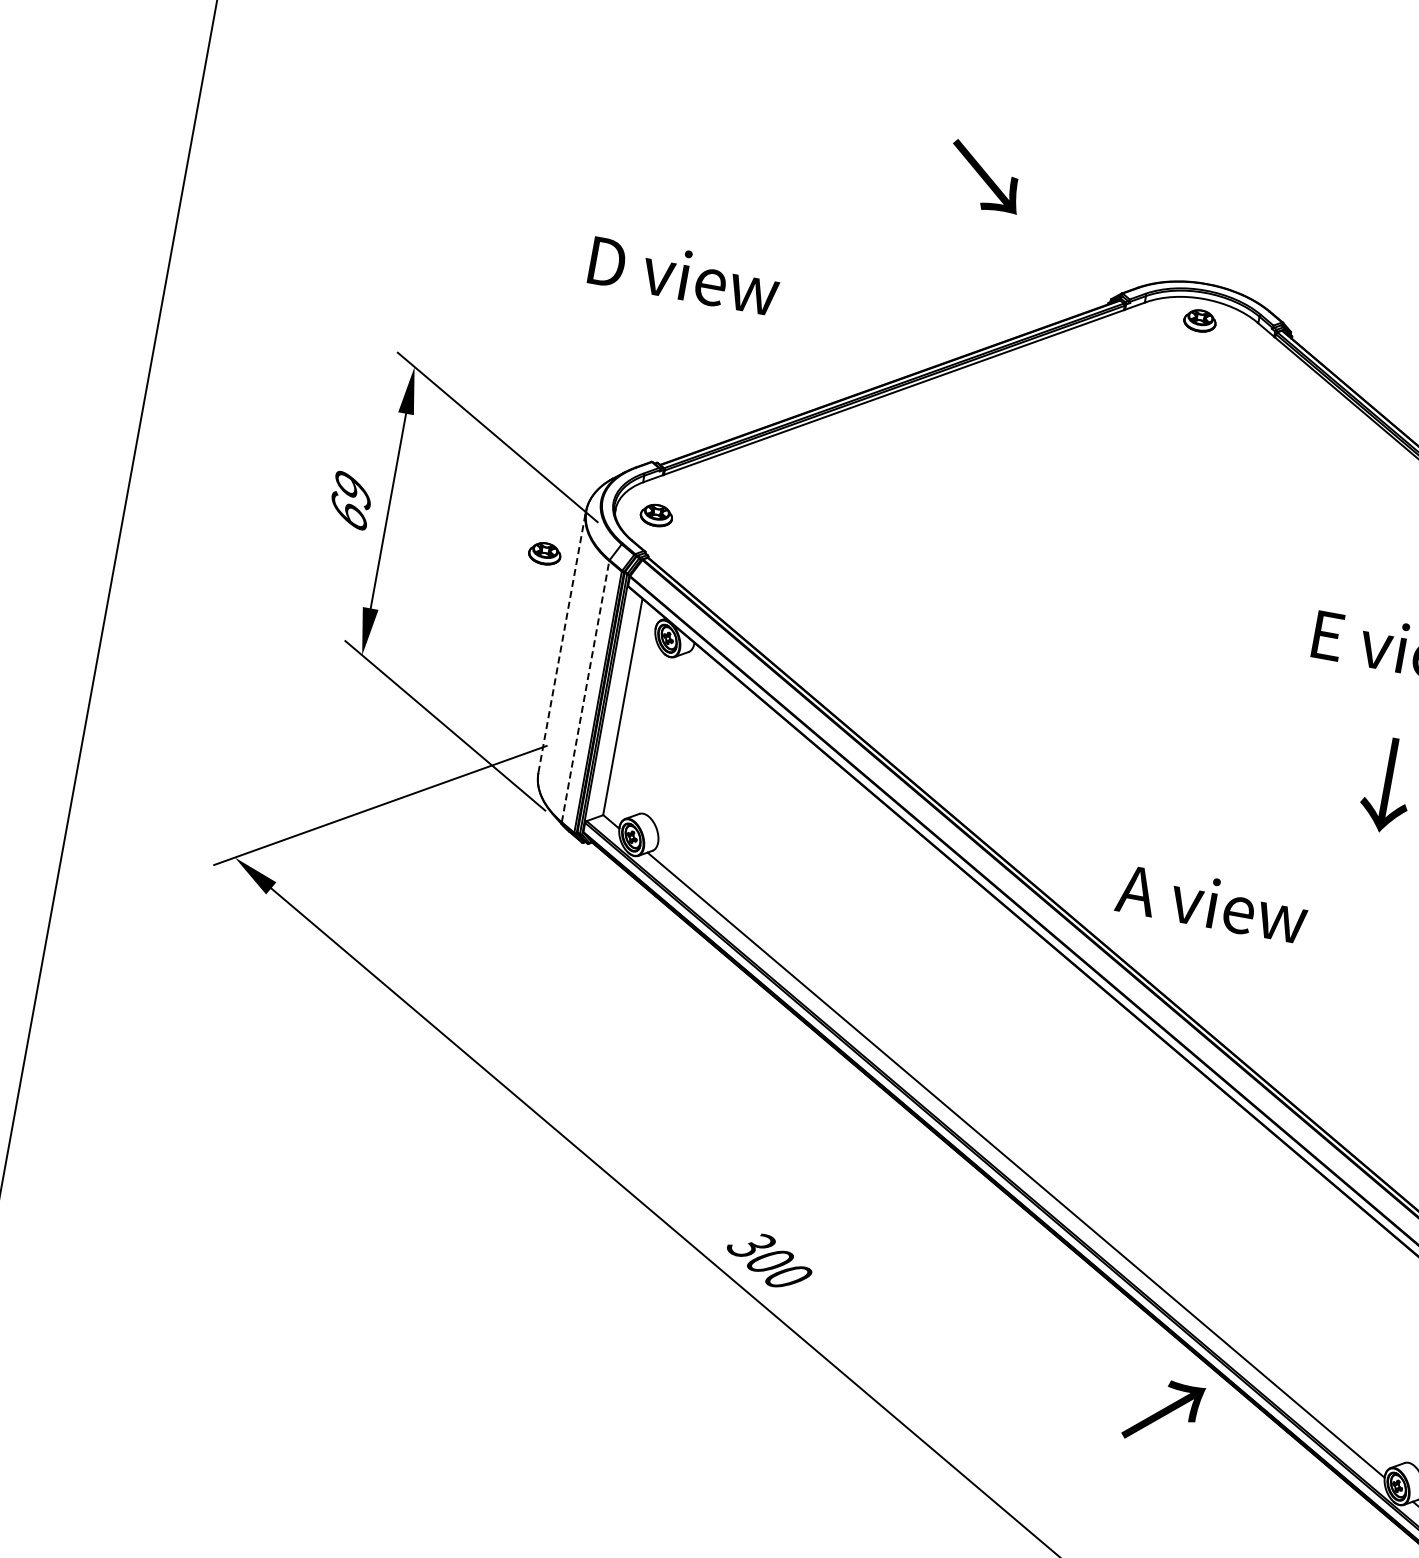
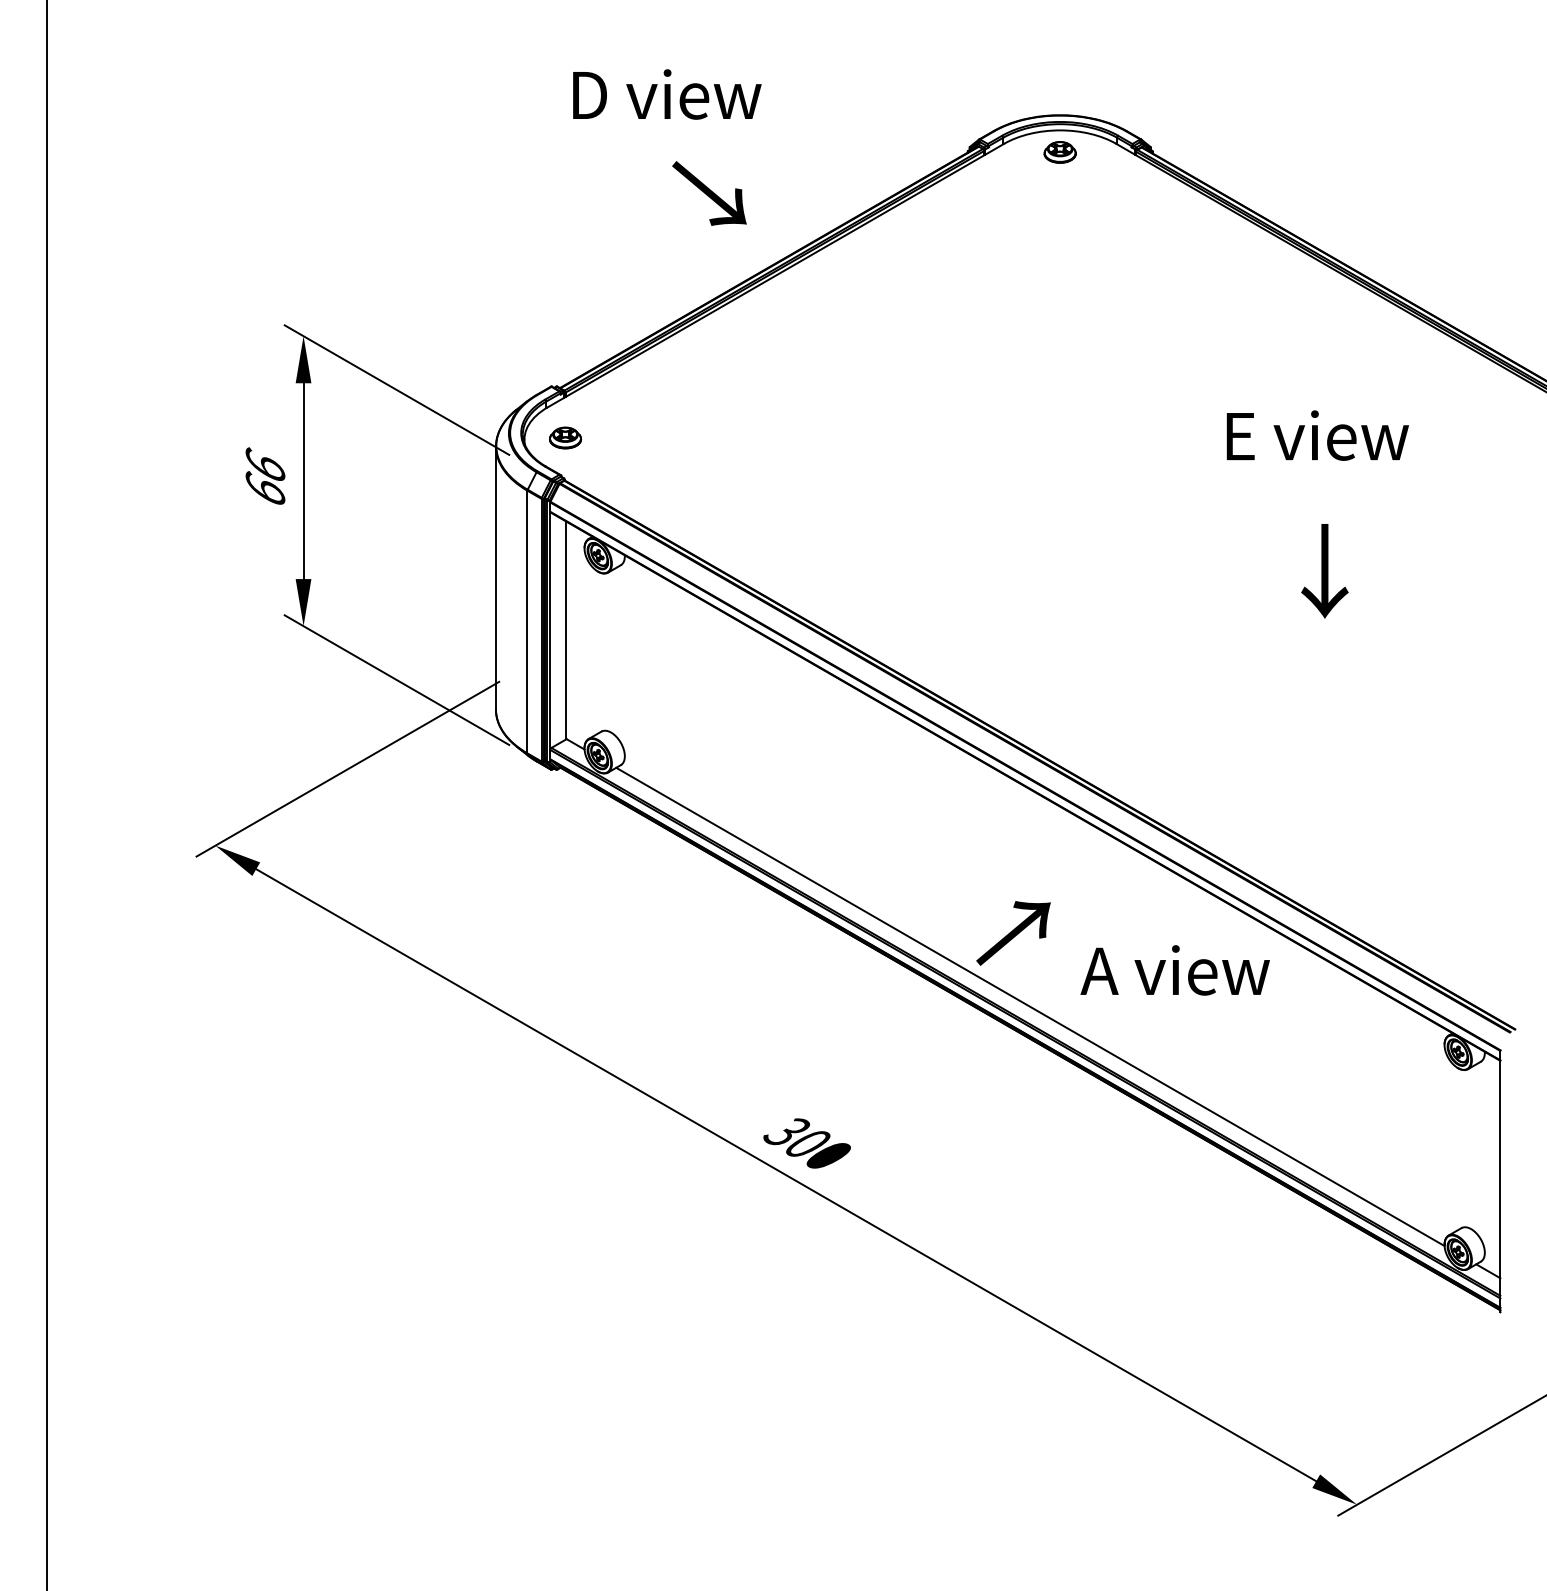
text: (985, 177) -> (709, 193), moved
text: (684, 275) -> (667, 94), moved
text: (353, 488) -> (265, 465), 69 -> 66
part: (545, 553) -> (463, 494), removed
line: (561, 641) -> (495, 577), dashed -> solid
line: (585, 691) -> (527, 621), dashed -> solid
text: (1211, 903) -> (1174, 970), moved
text: (1163, 1412) -> (1013, 933), moved

